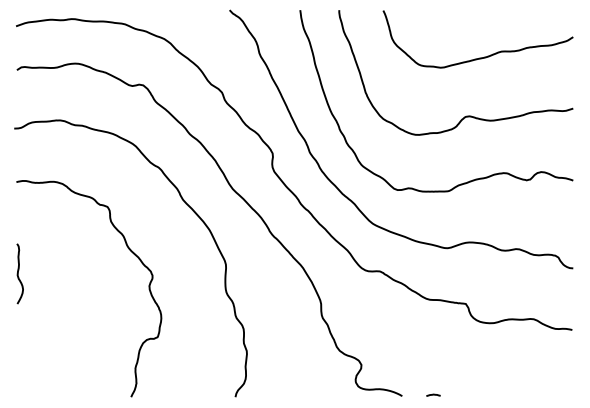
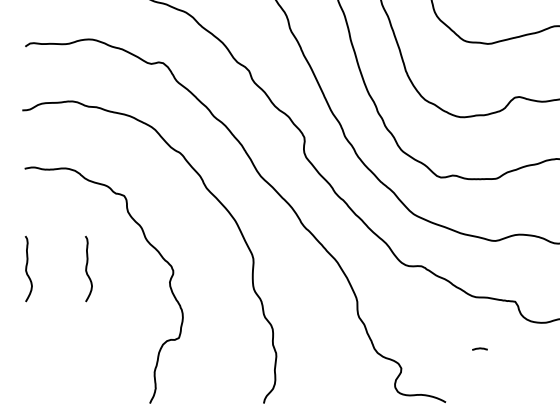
curve: (73, 273) -> (87, 268), added
curve: (433, 394) -> (479, 348), moved

